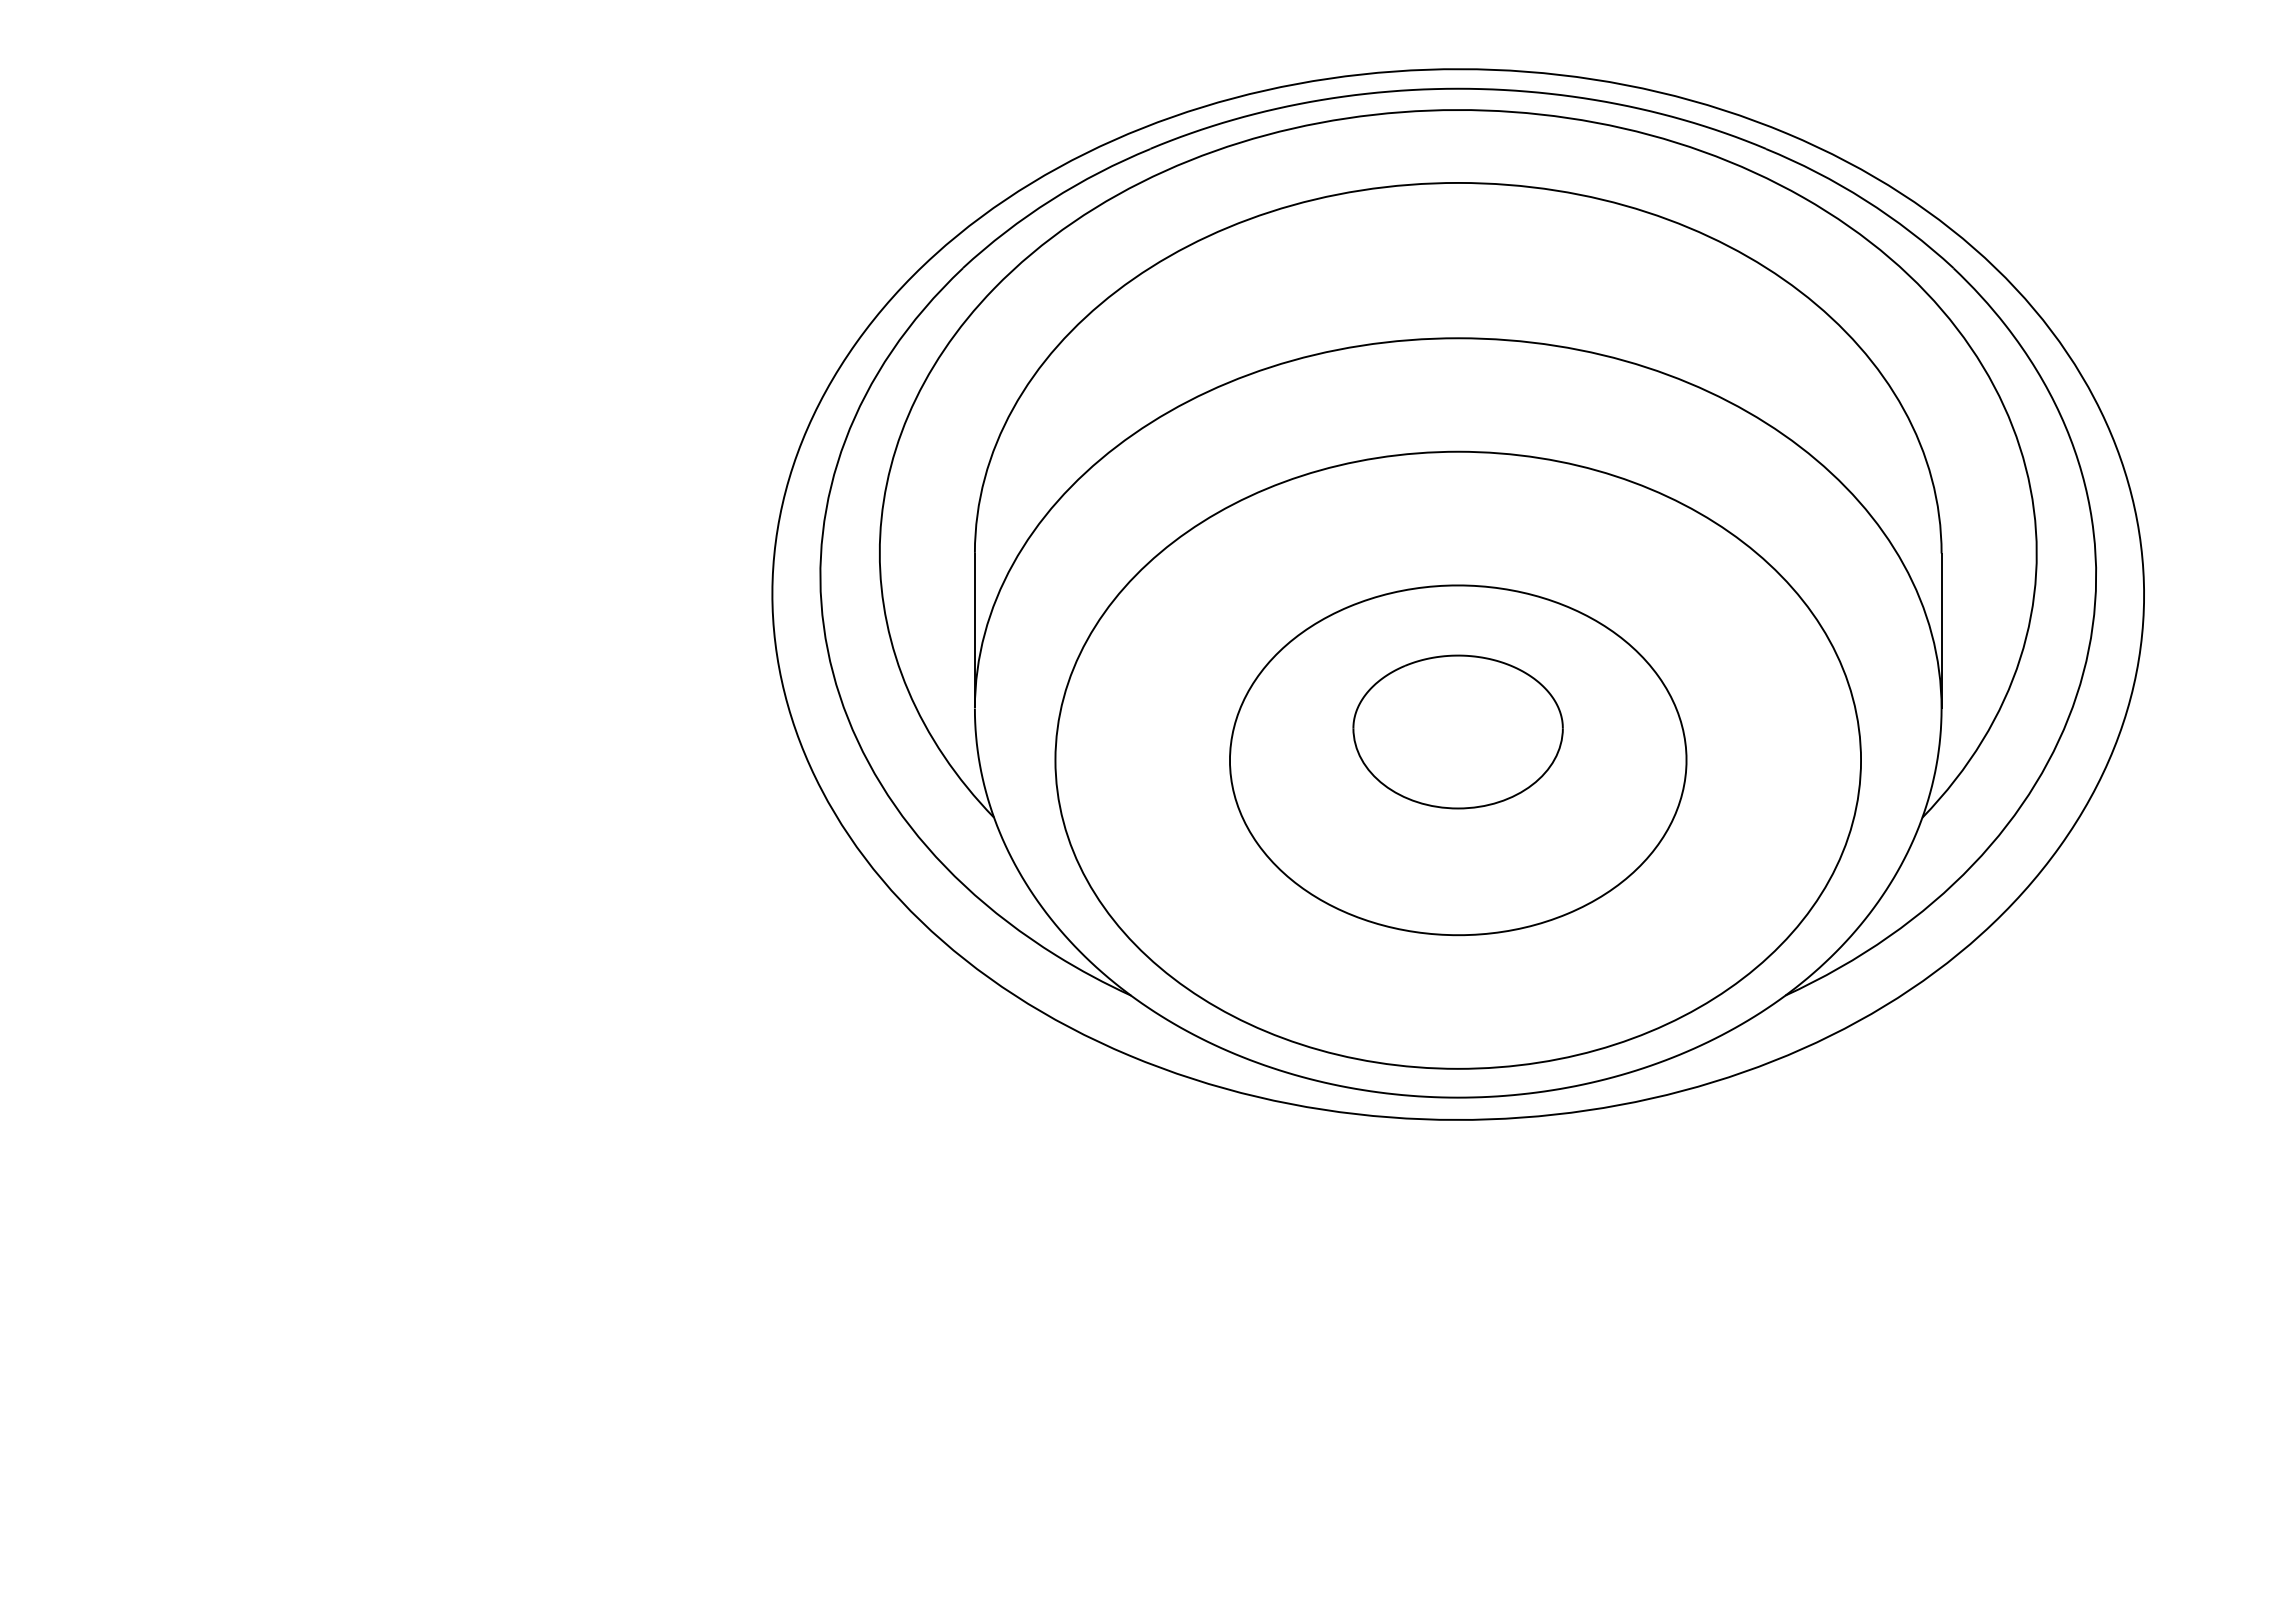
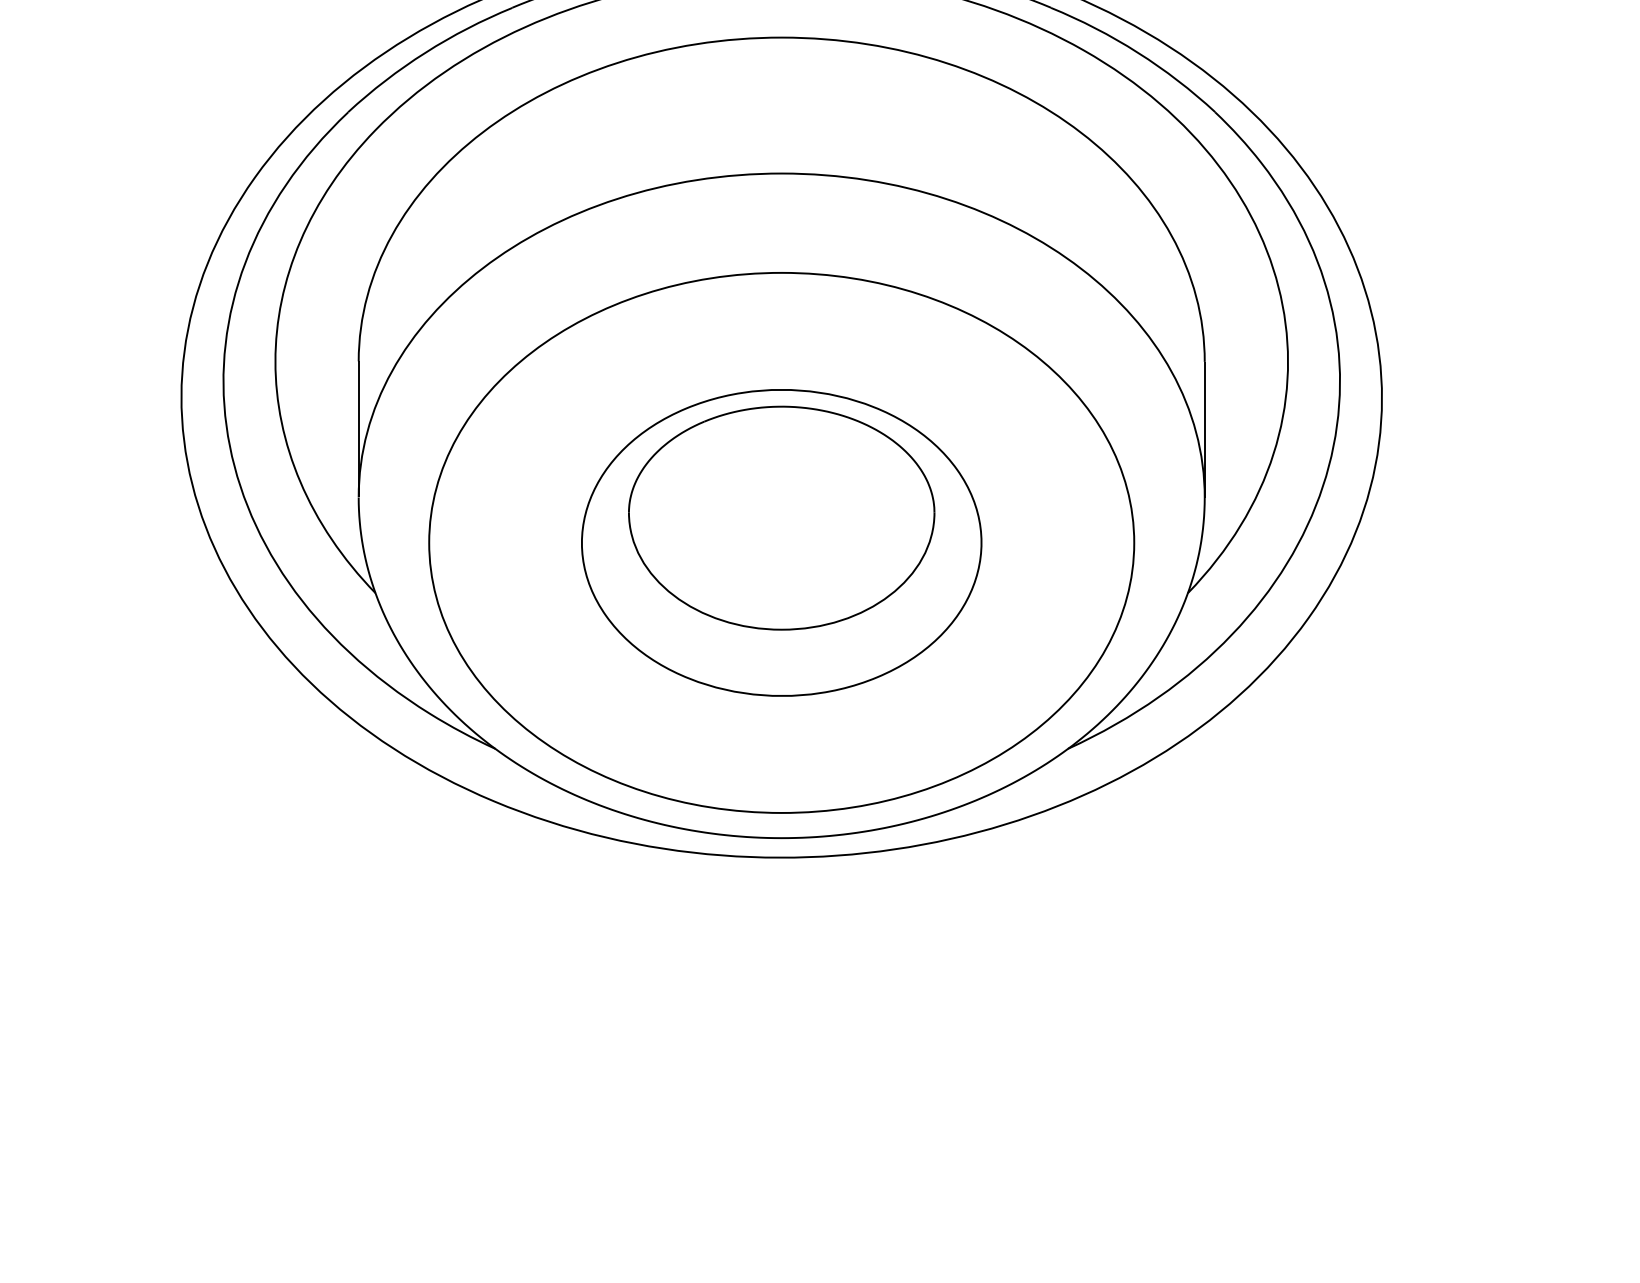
part: (1457, 731) -> (781, 517), size x1.67

